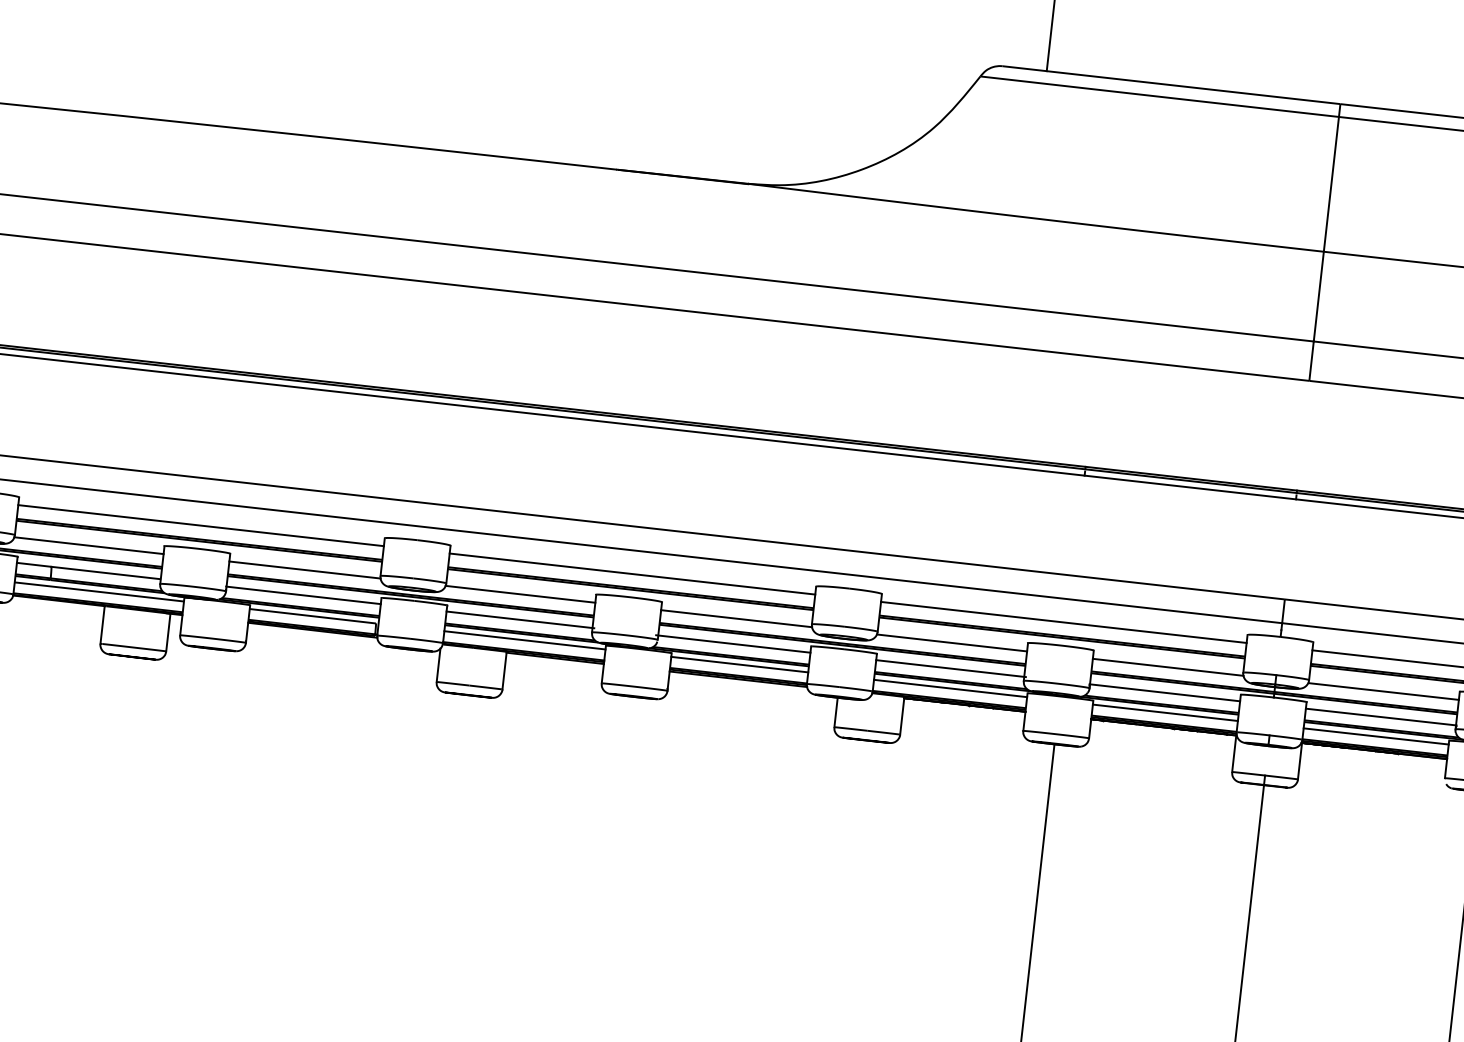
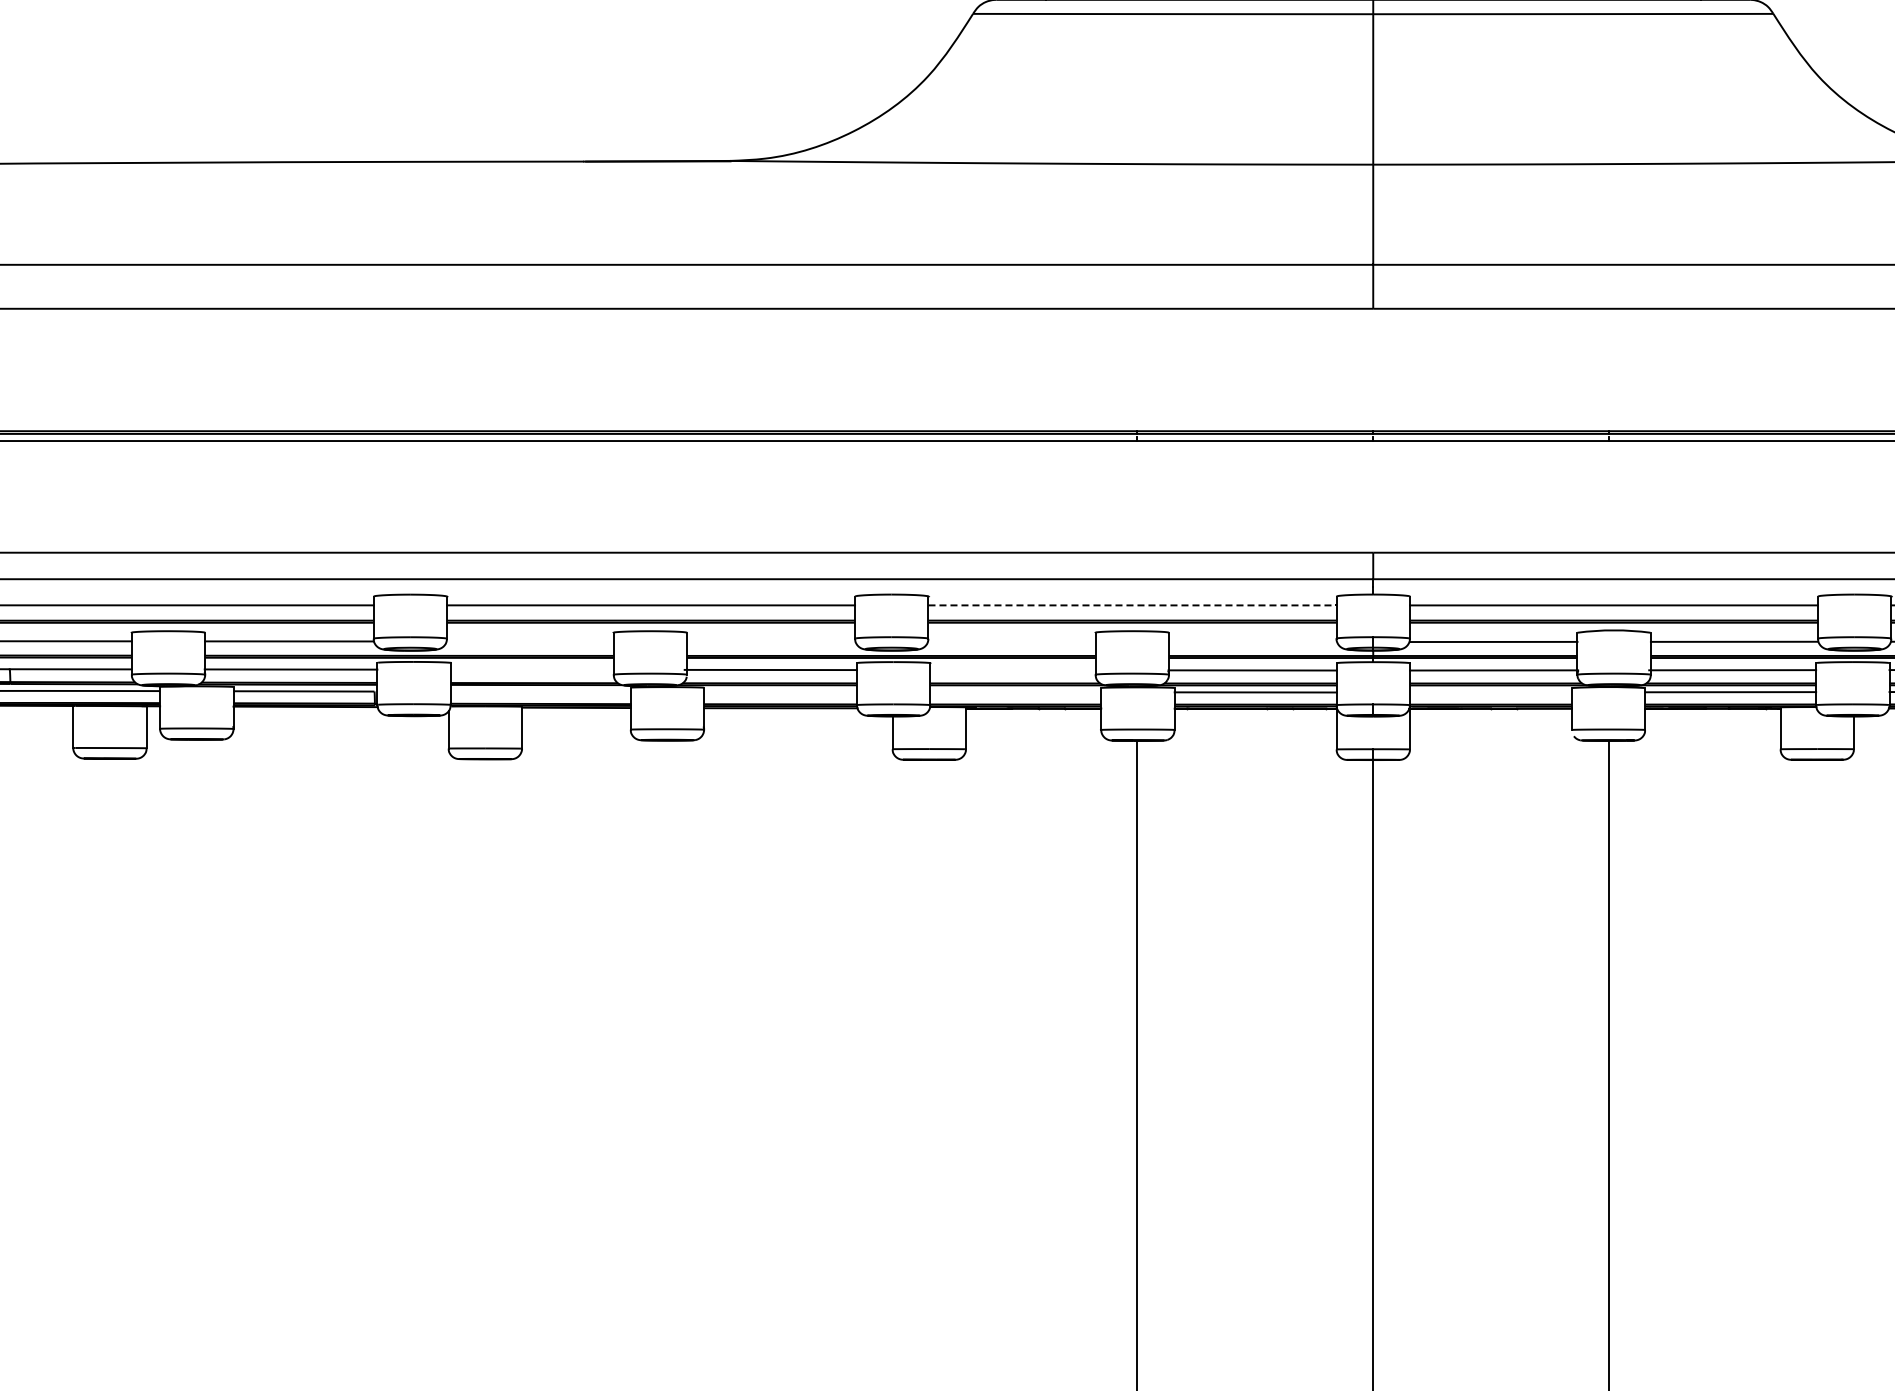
line: (519, 594) -> (529, 641), removed
line: (736, 618) -> (771, 641), removed
line: (519, 619) -> (532, 669), removed
line: (1064, 622) -> (1133, 605), solid -> dashed
line: (524, 640) -> (540, 691), removed
line: (951, 642) -> (1011, 641), removed
line: (739, 664) -> (780, 691), removed
line: (1167, 666) -> (1252, 641), removed
line: (950, 668) -> (1013, 670), removed
line: (950, 688) -> (1015, 692), removed
line: (1375, 736) -> (1490, 692), removed

